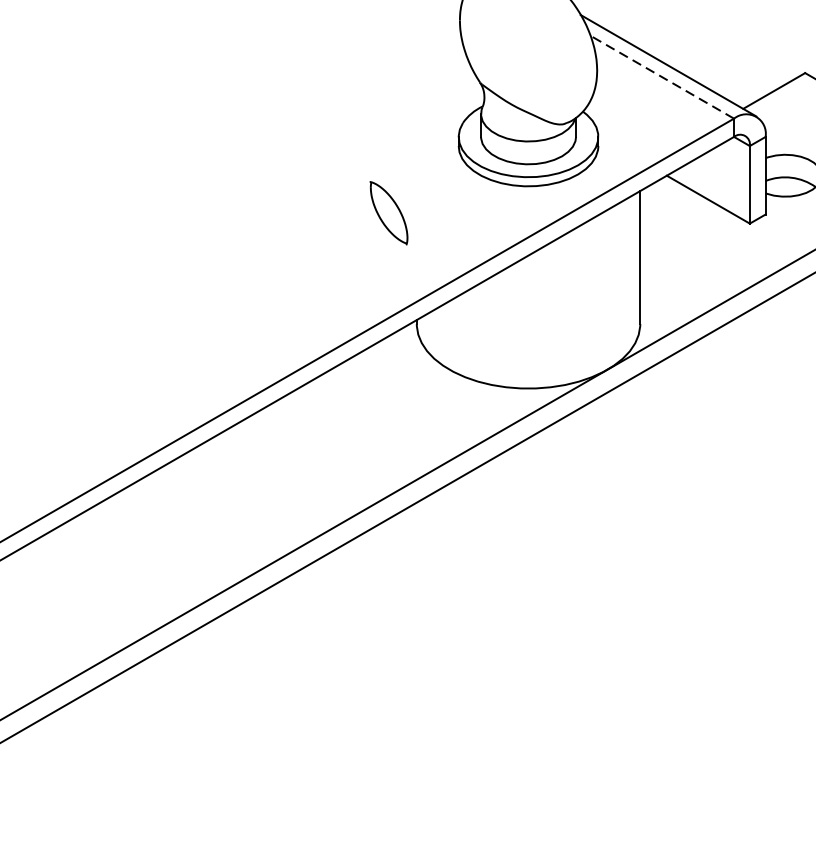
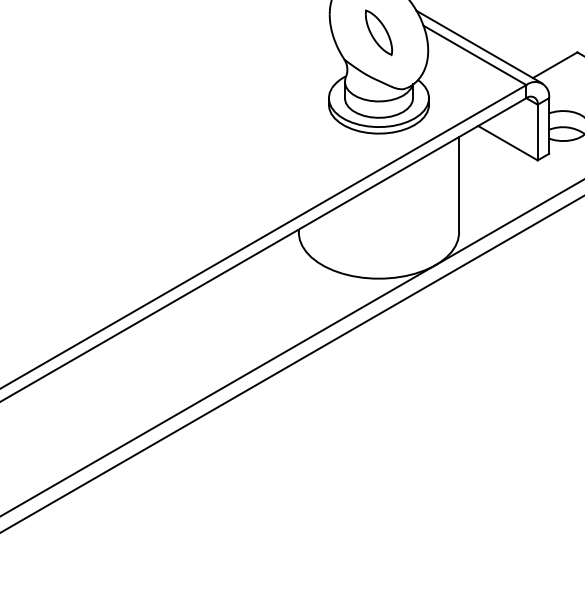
line: (661, 77) -> (474, 55), dashed -> solid
part: (388, 212) -> (378, 32), moved

